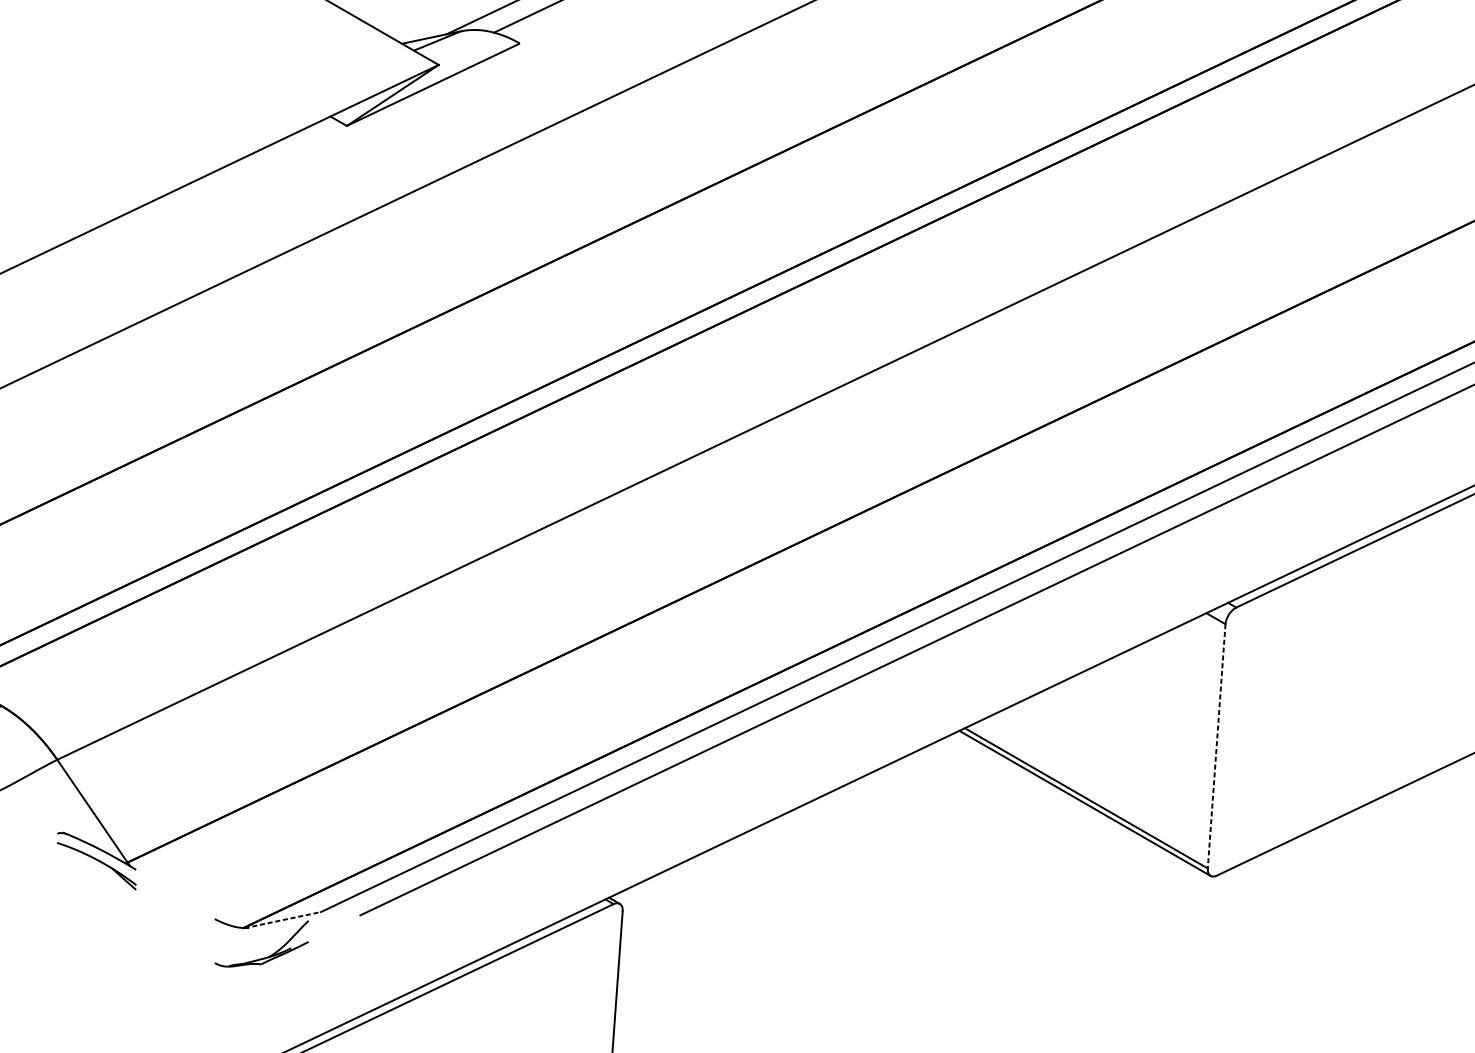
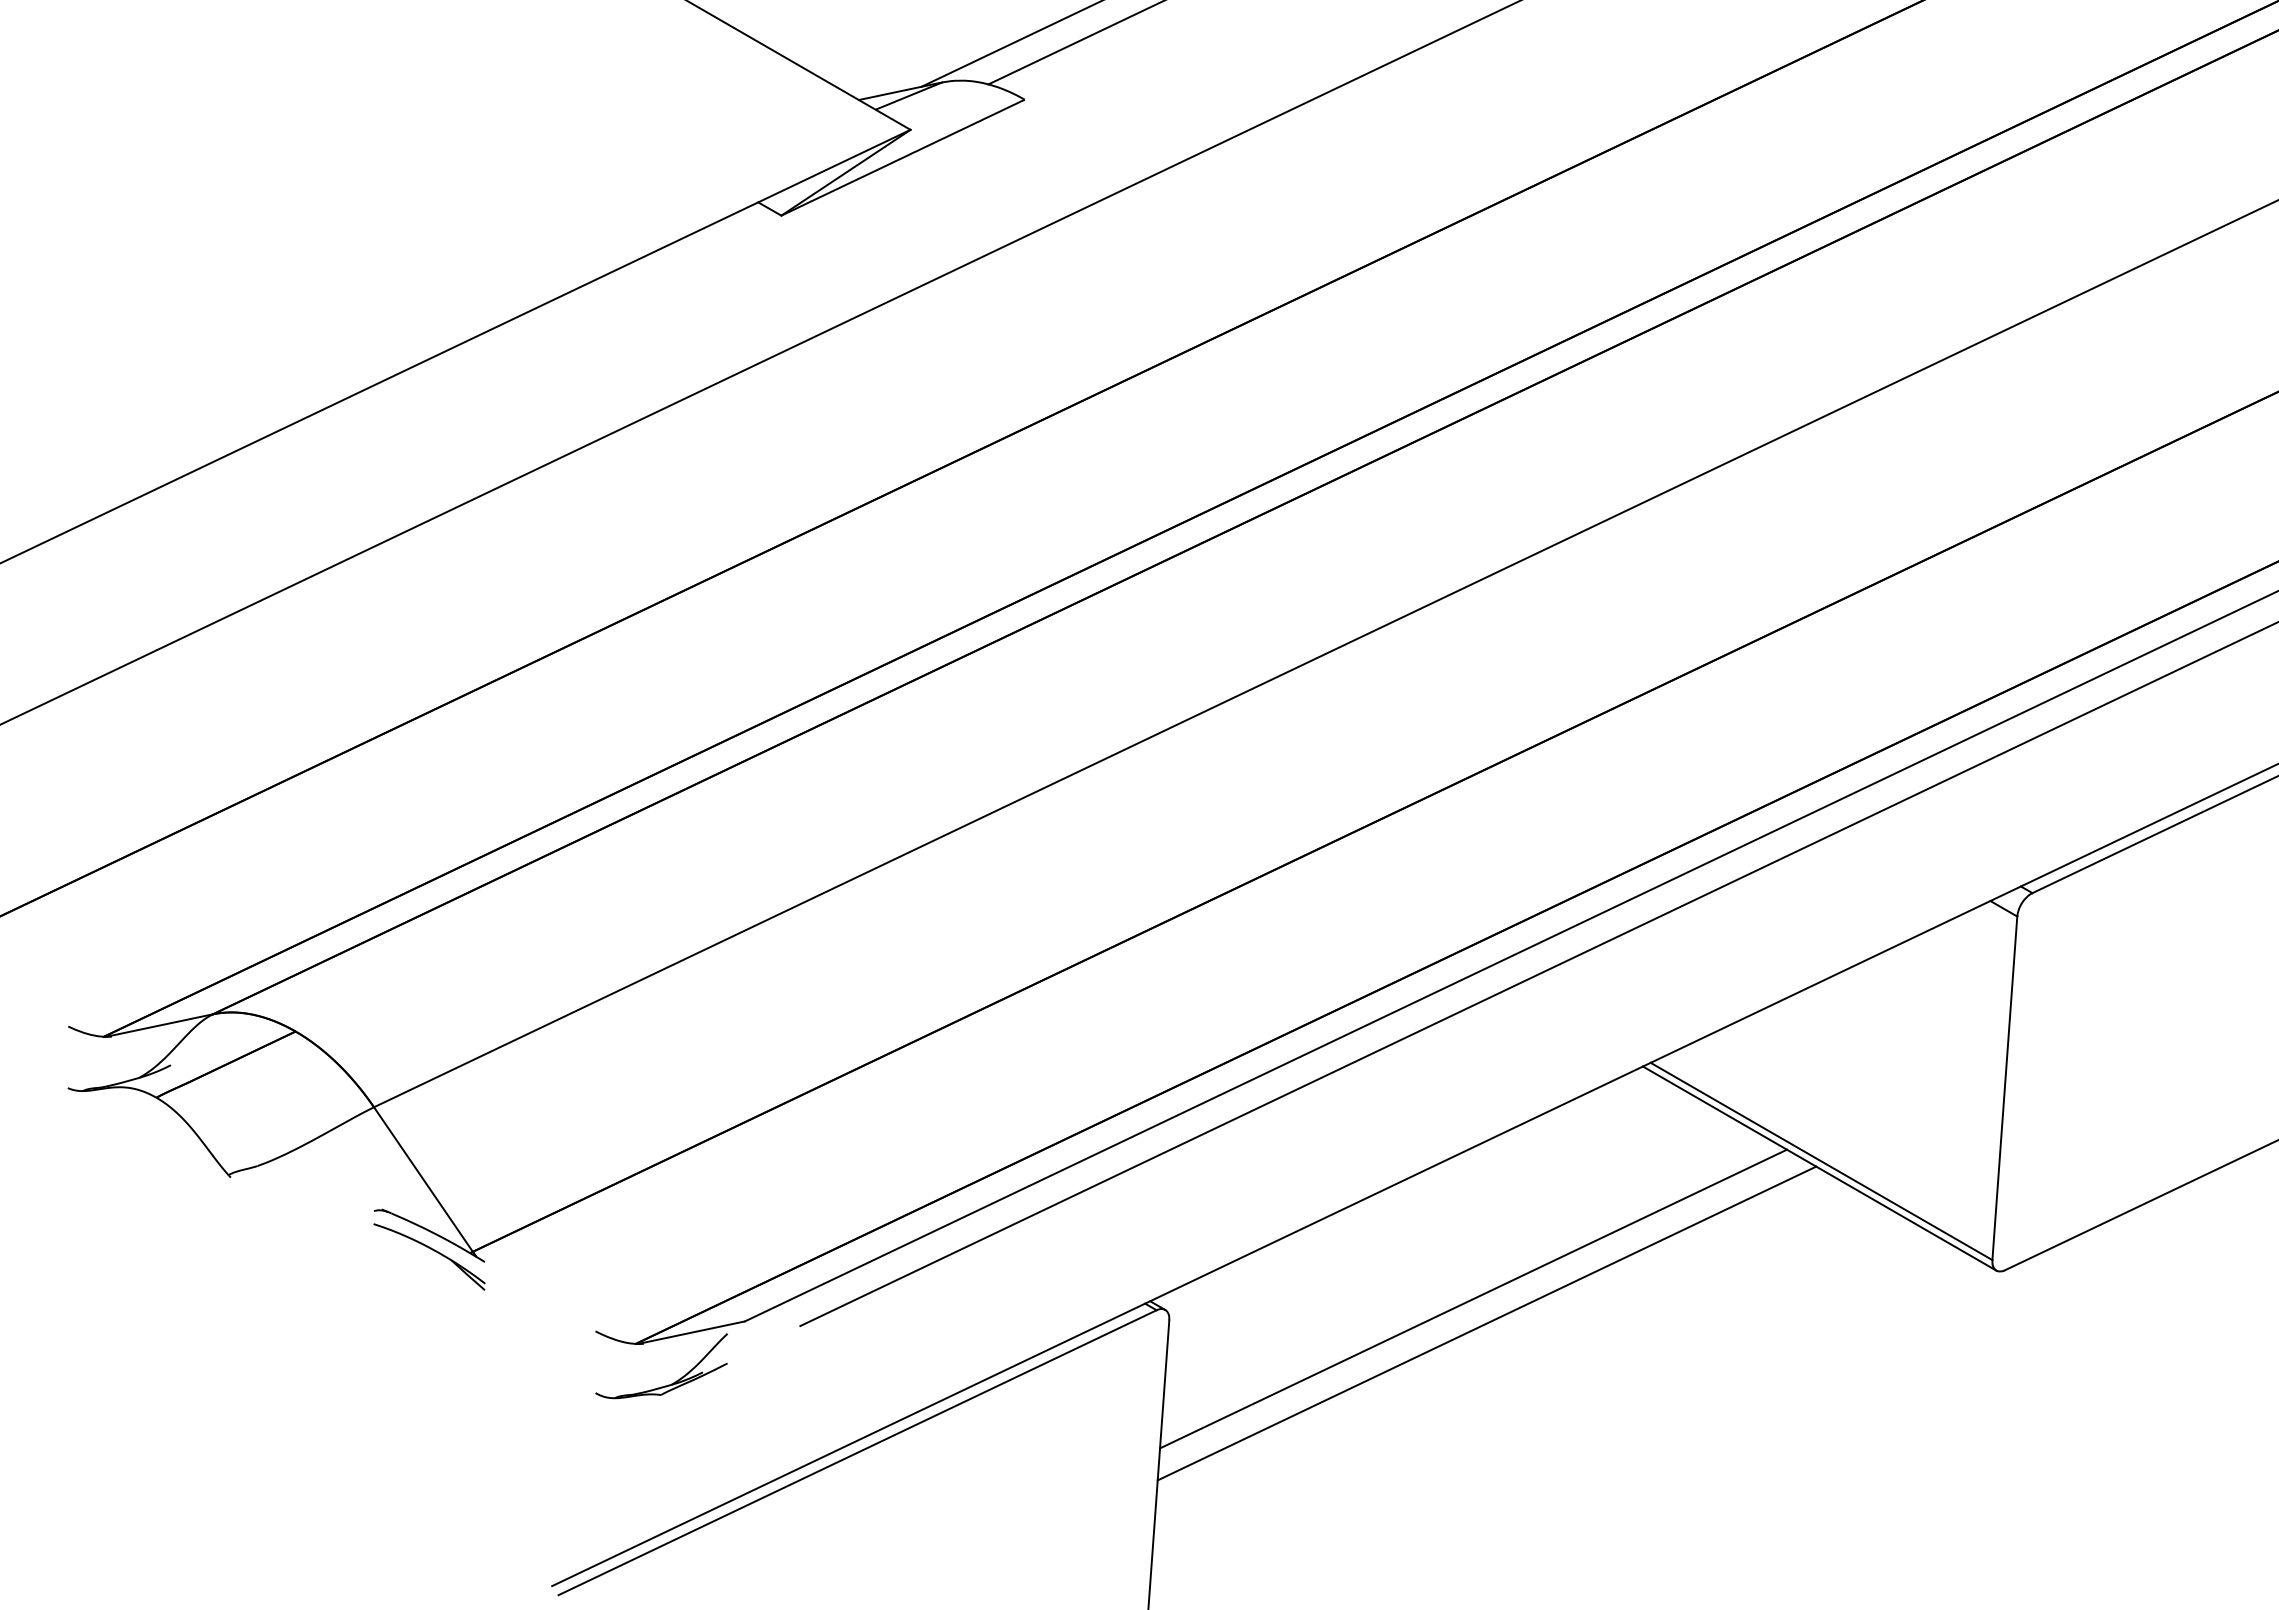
line: (1216, 746) -> (2004, 1088), dashed -> solid
line: (838, 895) -> (1473, 1298), added
line: (848, 913) -> (1486, 1323), added
line: (283, 919) -> (691, 1332), dashed -> solid

